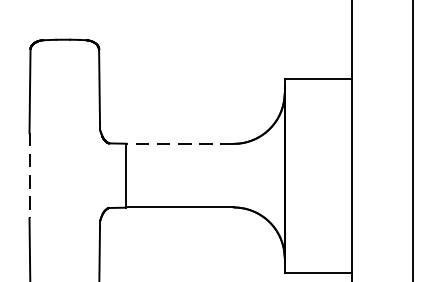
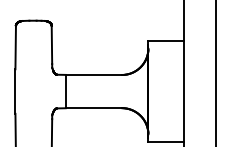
line: (179, 142) -> (93, 74), dashed -> solid
line: (29, 177) -> (15, 92), dashed -> solid

